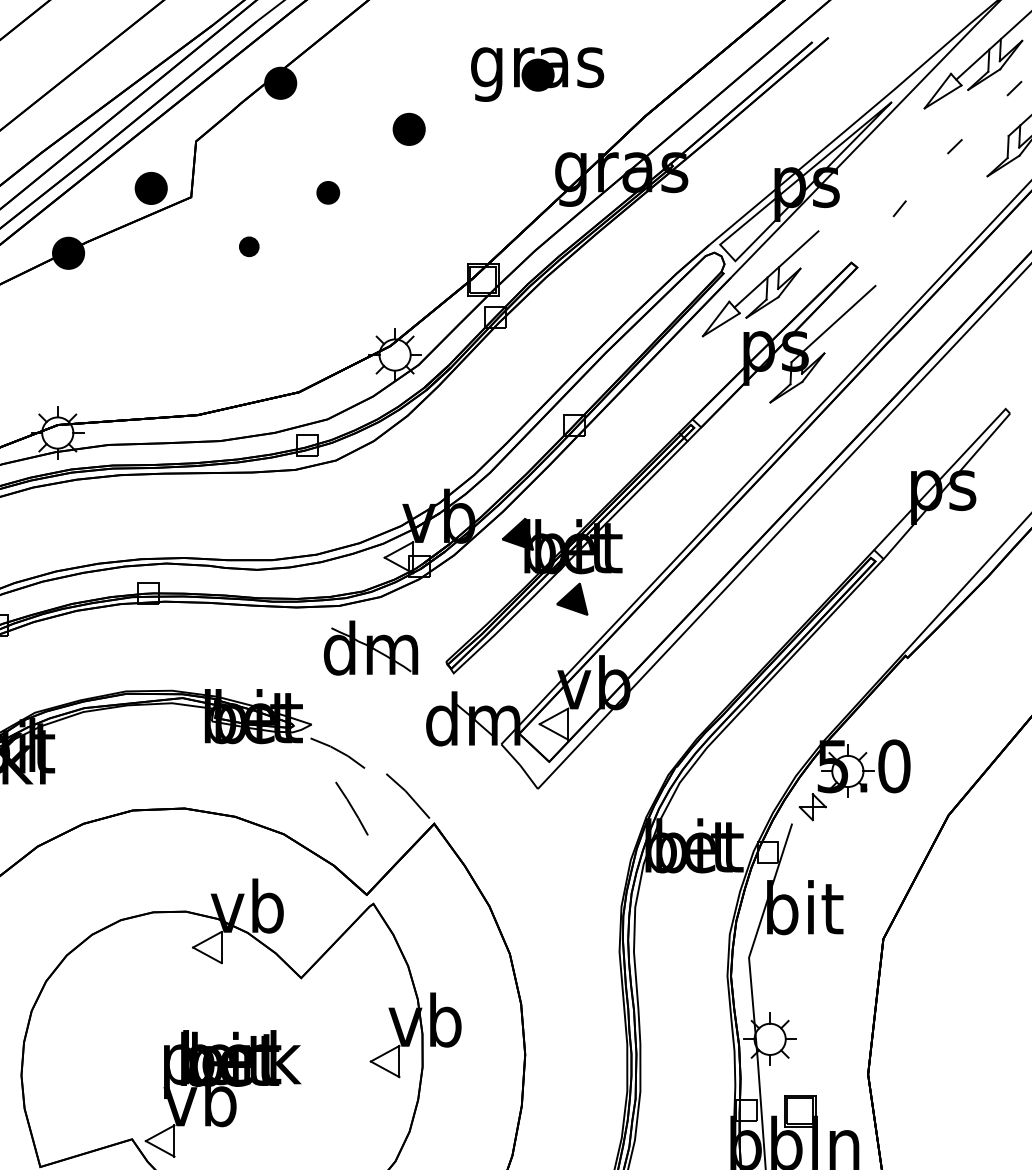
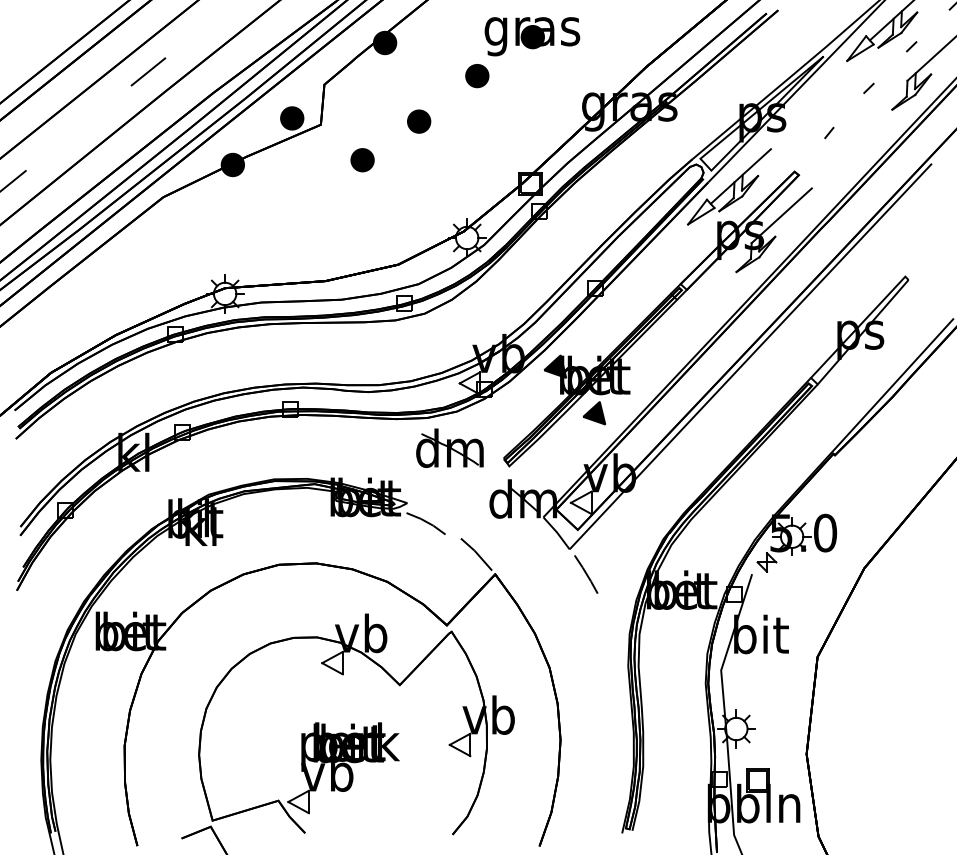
part: (537, 74) -> (532, 36), moved
part: (328, 192) -> (419, 121), size x1.43
part: (249, 247) -> (362, 160), size x1.67
line: (352, 808) -> (586, 574), moved

